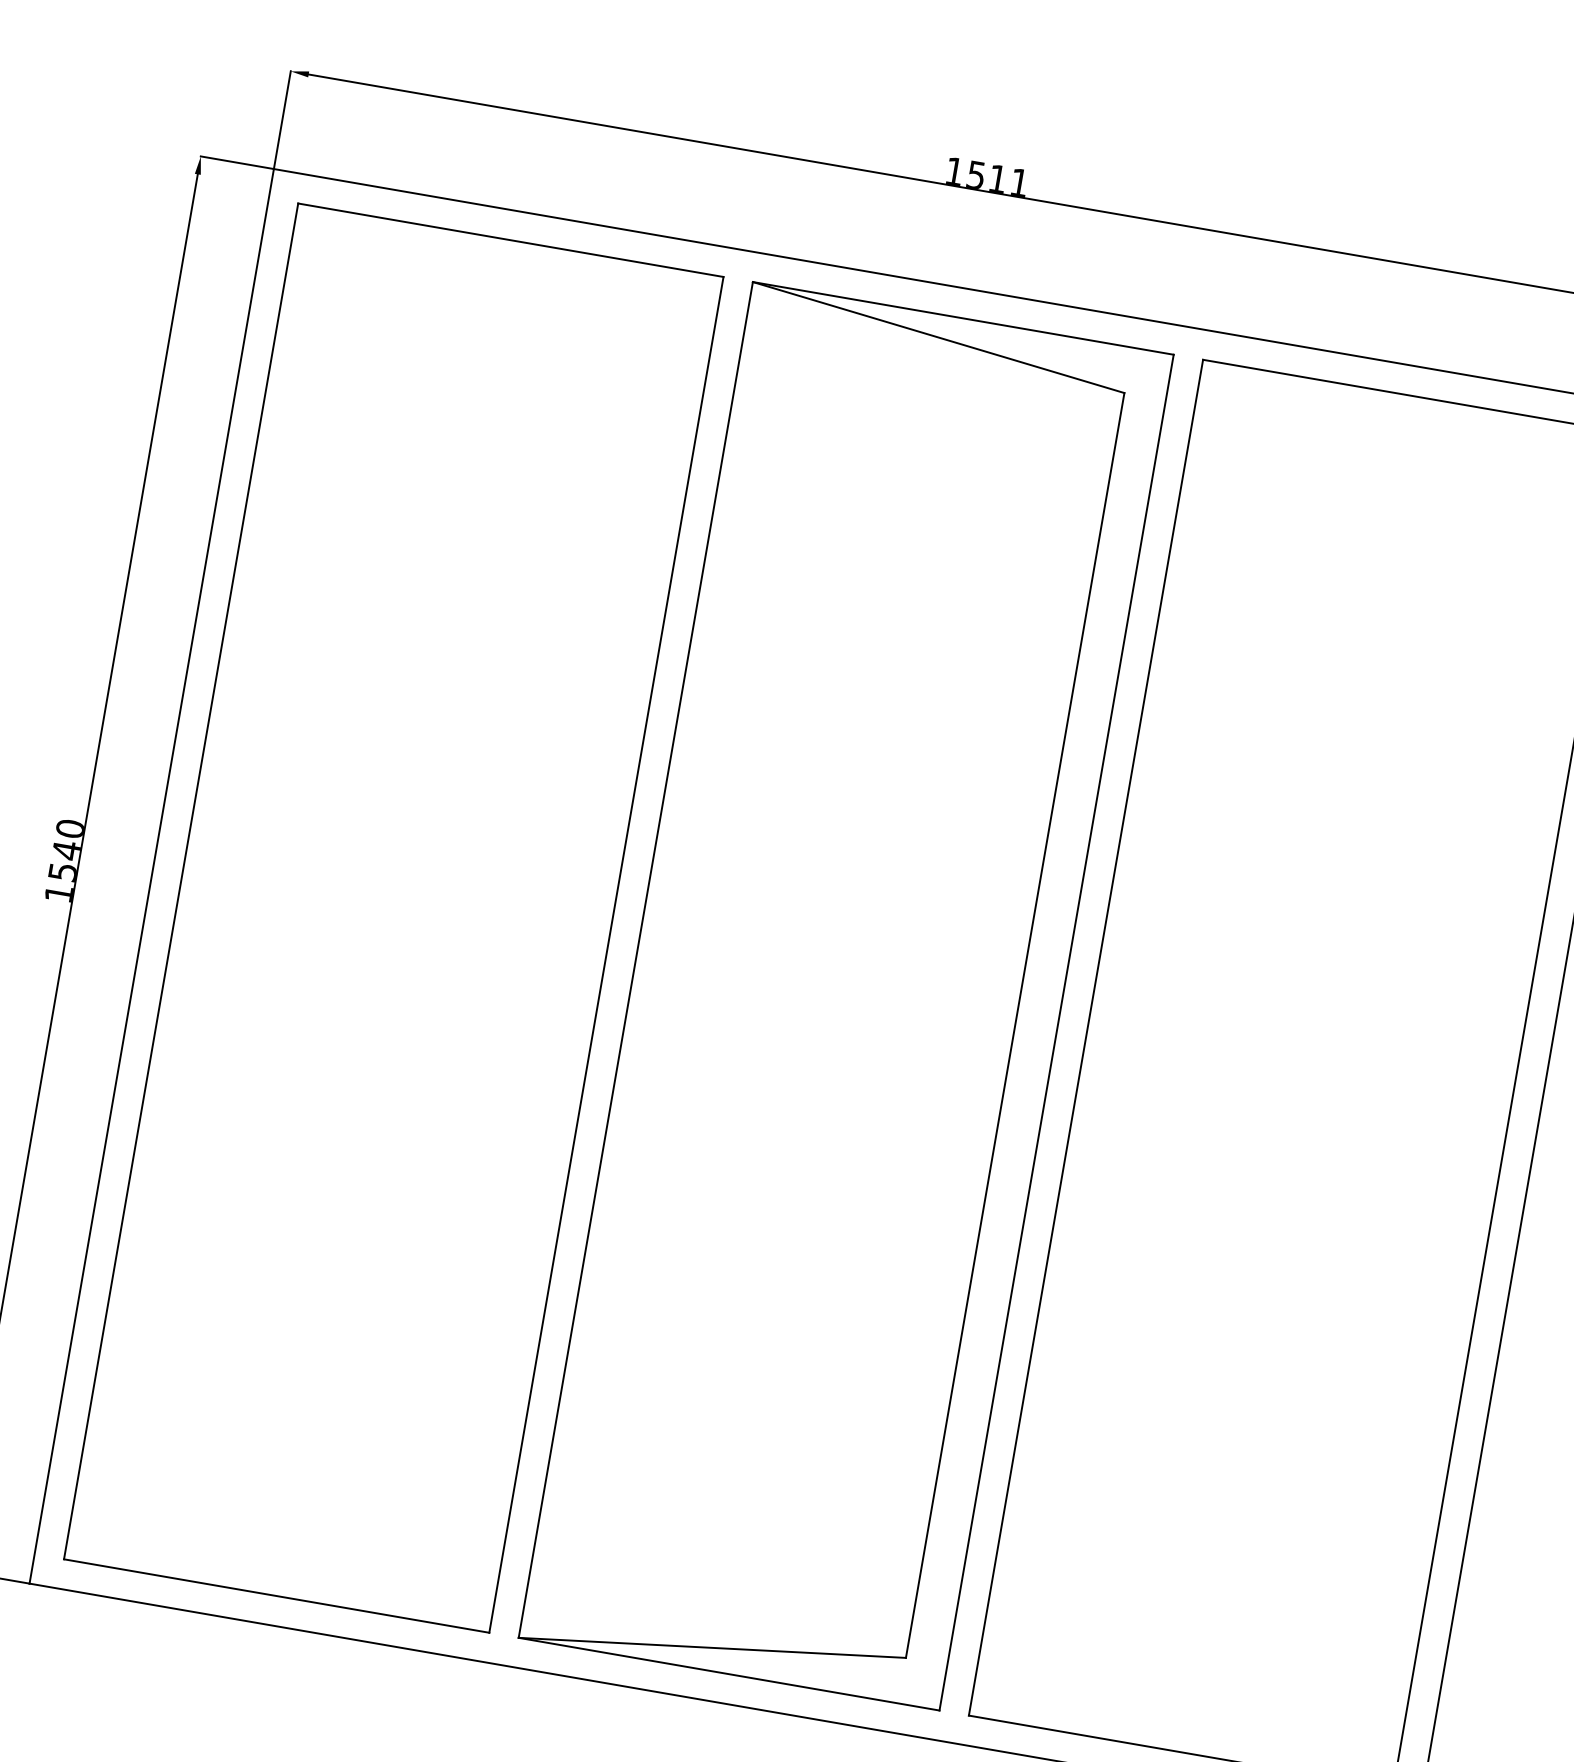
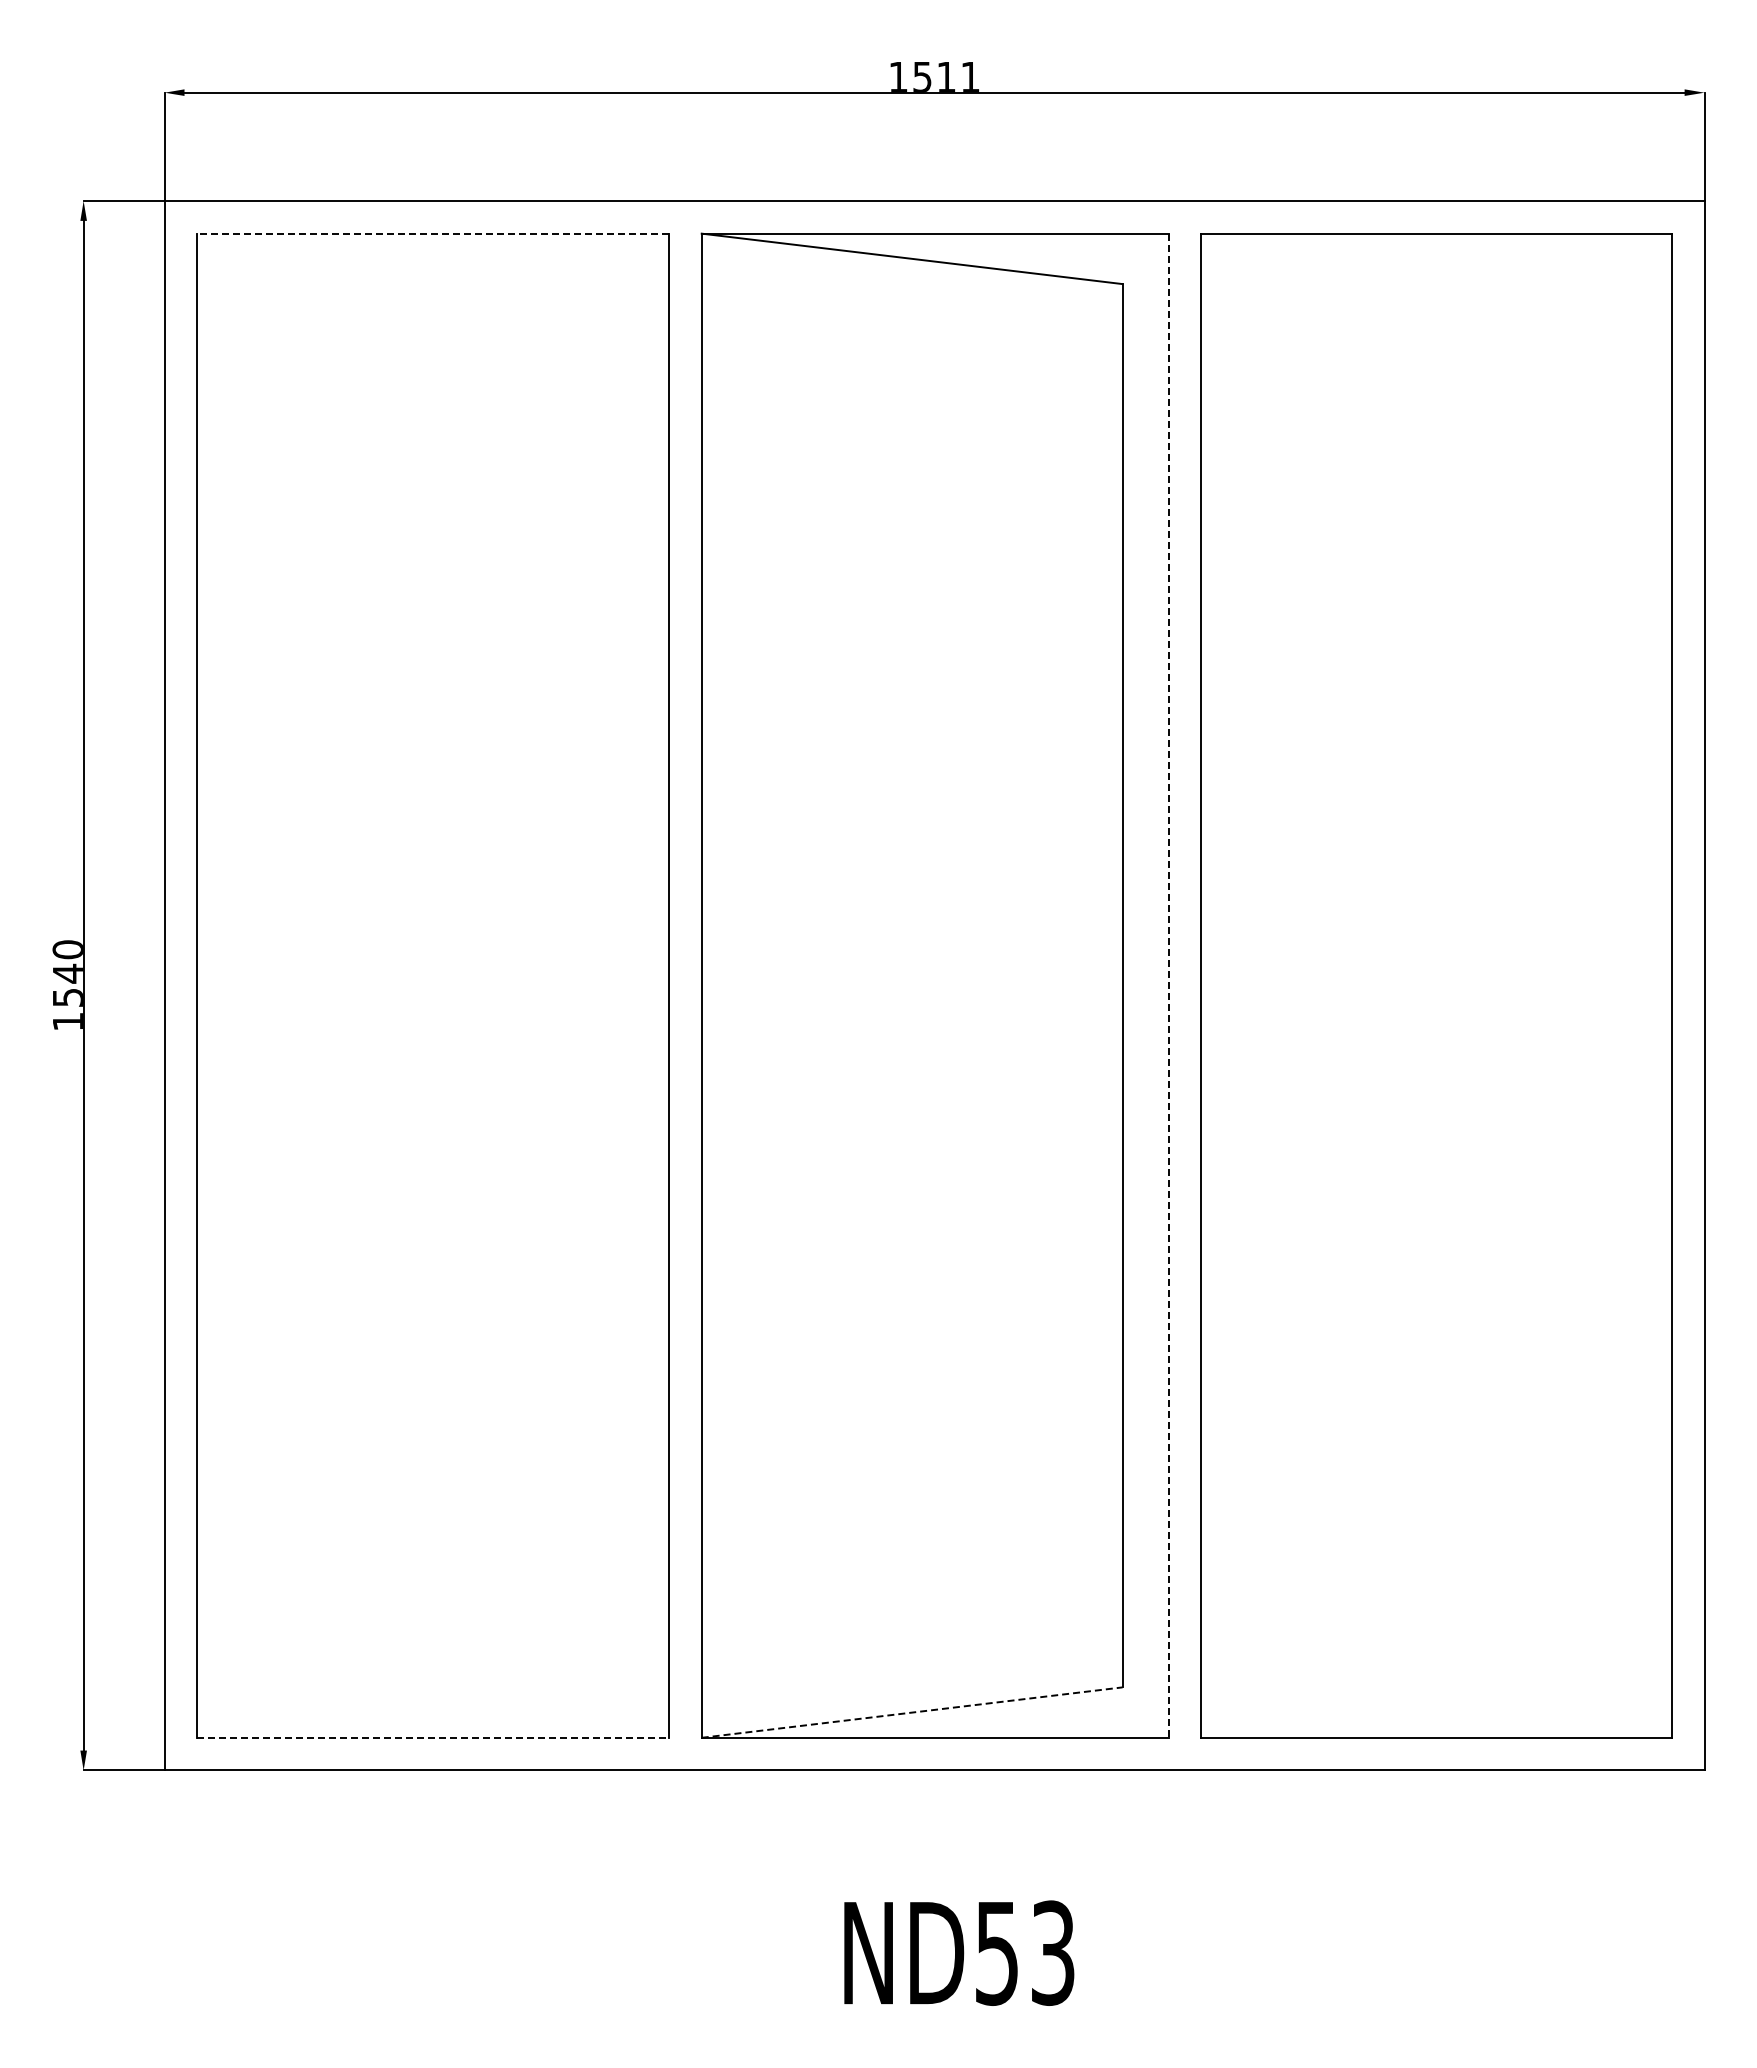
line: (511, 240) -> (433, 233), solid -> dashed
line: (1056, 1033) -> (1168, 986), solid -> dashed
line: (277, 1595) -> (433, 1737), solid -> dashed
line: (712, 1647) -> (912, 1712), solid -> dashed

